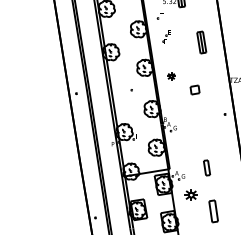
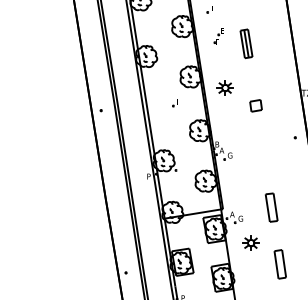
part: (201, 42) -> (246, 43), moved
part: (171, 76) -> (225, 88), size x1.67
part: (206, 167) -> (270, 207), size x1.43

